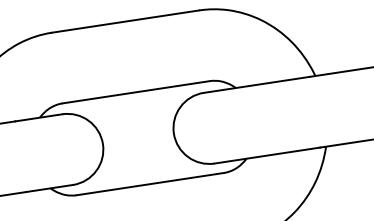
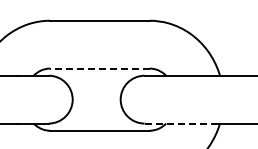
line: (135, 92) -> (99, 68), solid -> dashed
line: (267, 155) -> (180, 123), solid -> dashed

